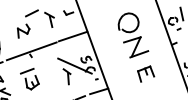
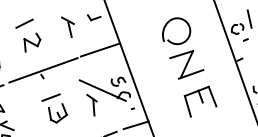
line: (31, 13) -> (23, 23), moved
part: (145, 73) -> (199, 100), size x1.43
part: (29, 79) -> (54, 109), moved

